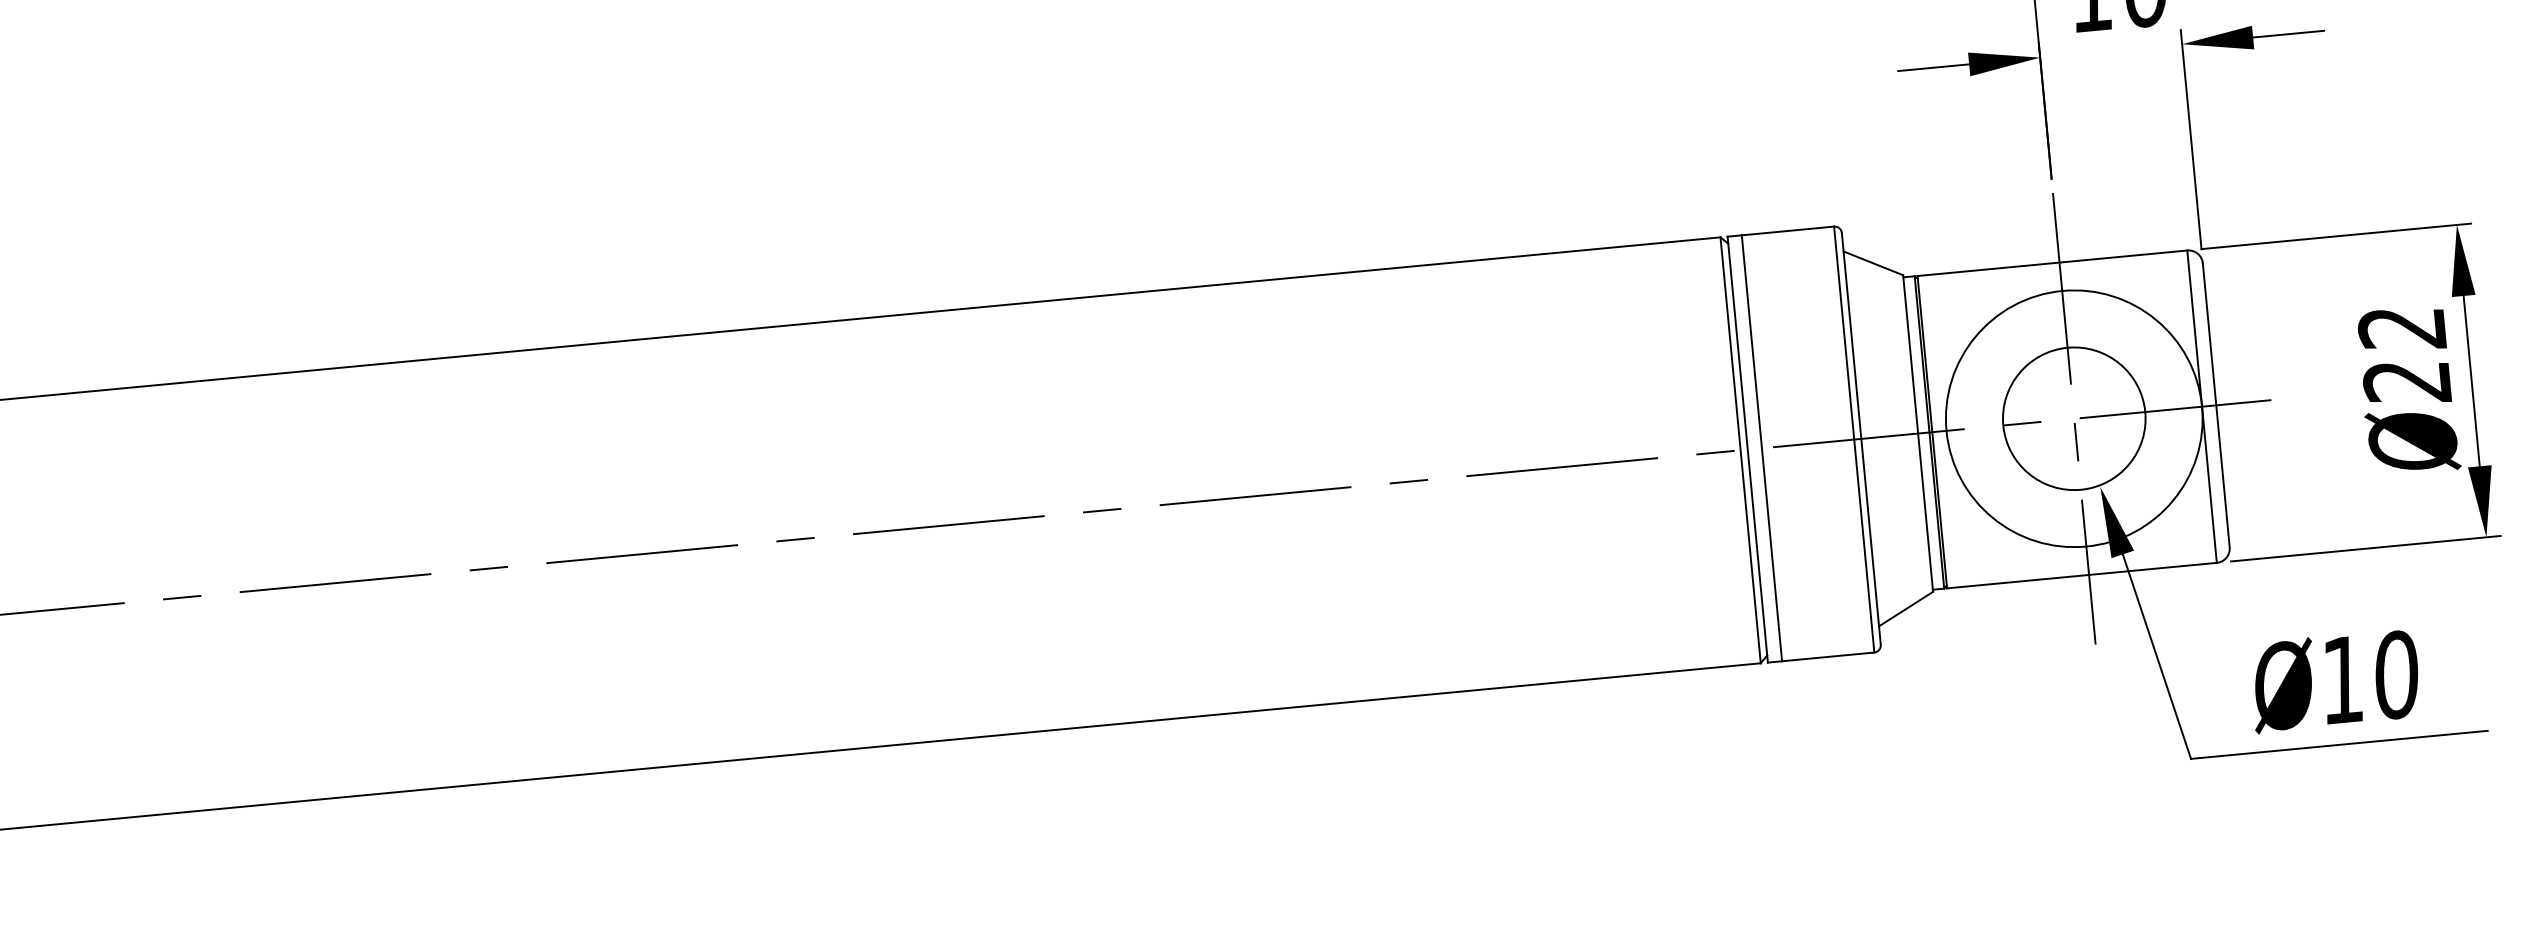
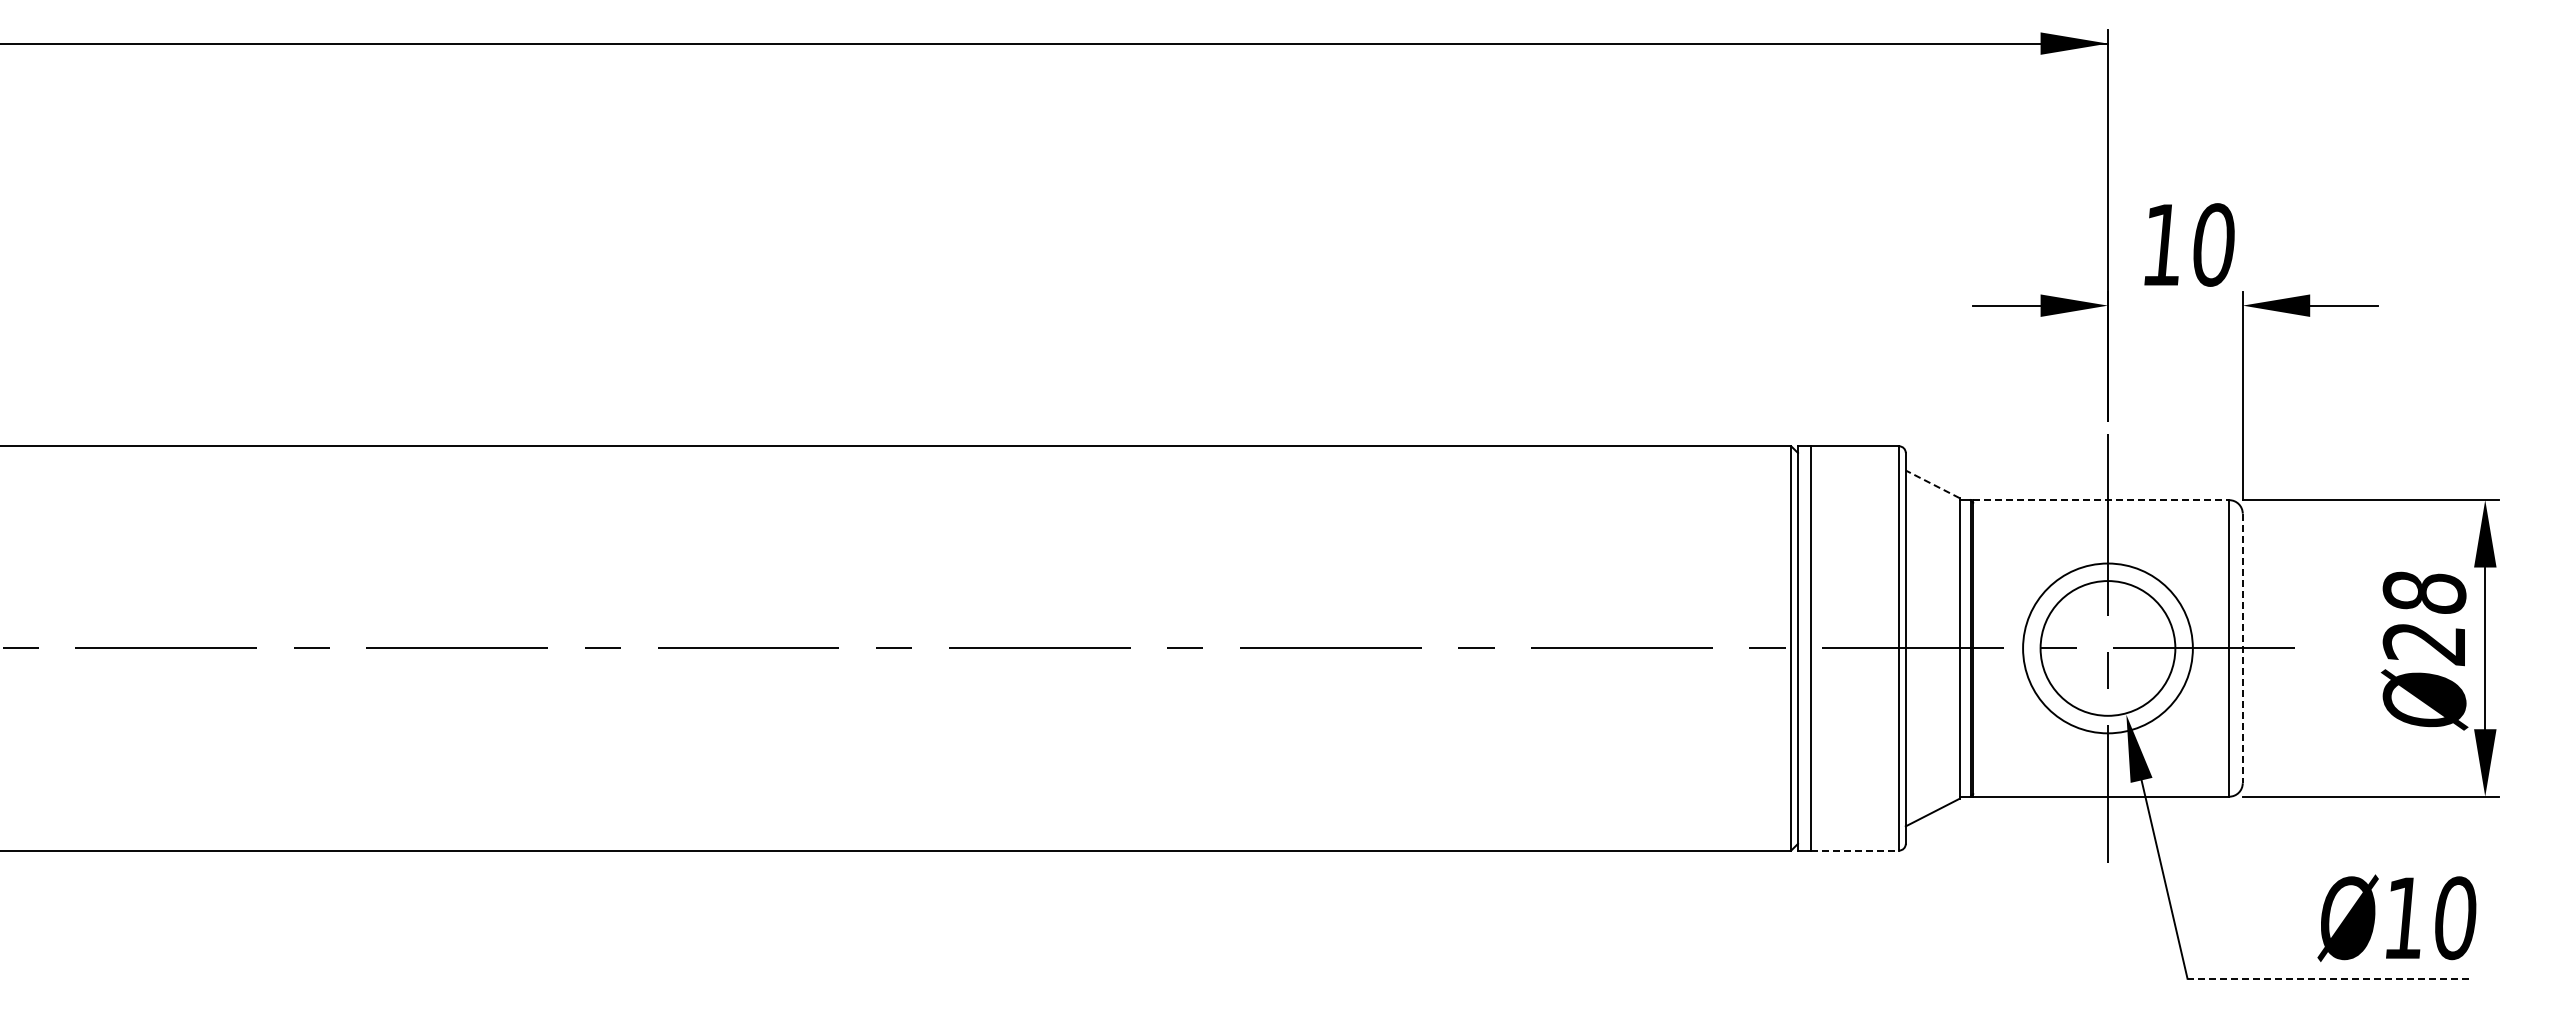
line: (1873, 263) -> (1932, 484), solid -> dashed
line: (2052, 263) -> (2101, 500), solid -> dashed
text: (2402, 329) -> (2424, 593), 22 -> 28
line: (2216, 405) -> (2242, 648), solid -> dashed
circle: (2073, 418) -> (2107, 648), size x0.7
line: (1828, 656) -> (1855, 850), solid -> dashed
text: (2334, 680) -> (2396, 917), moved
line: (2339, 744) -> (2328, 978), solid -> dashed

